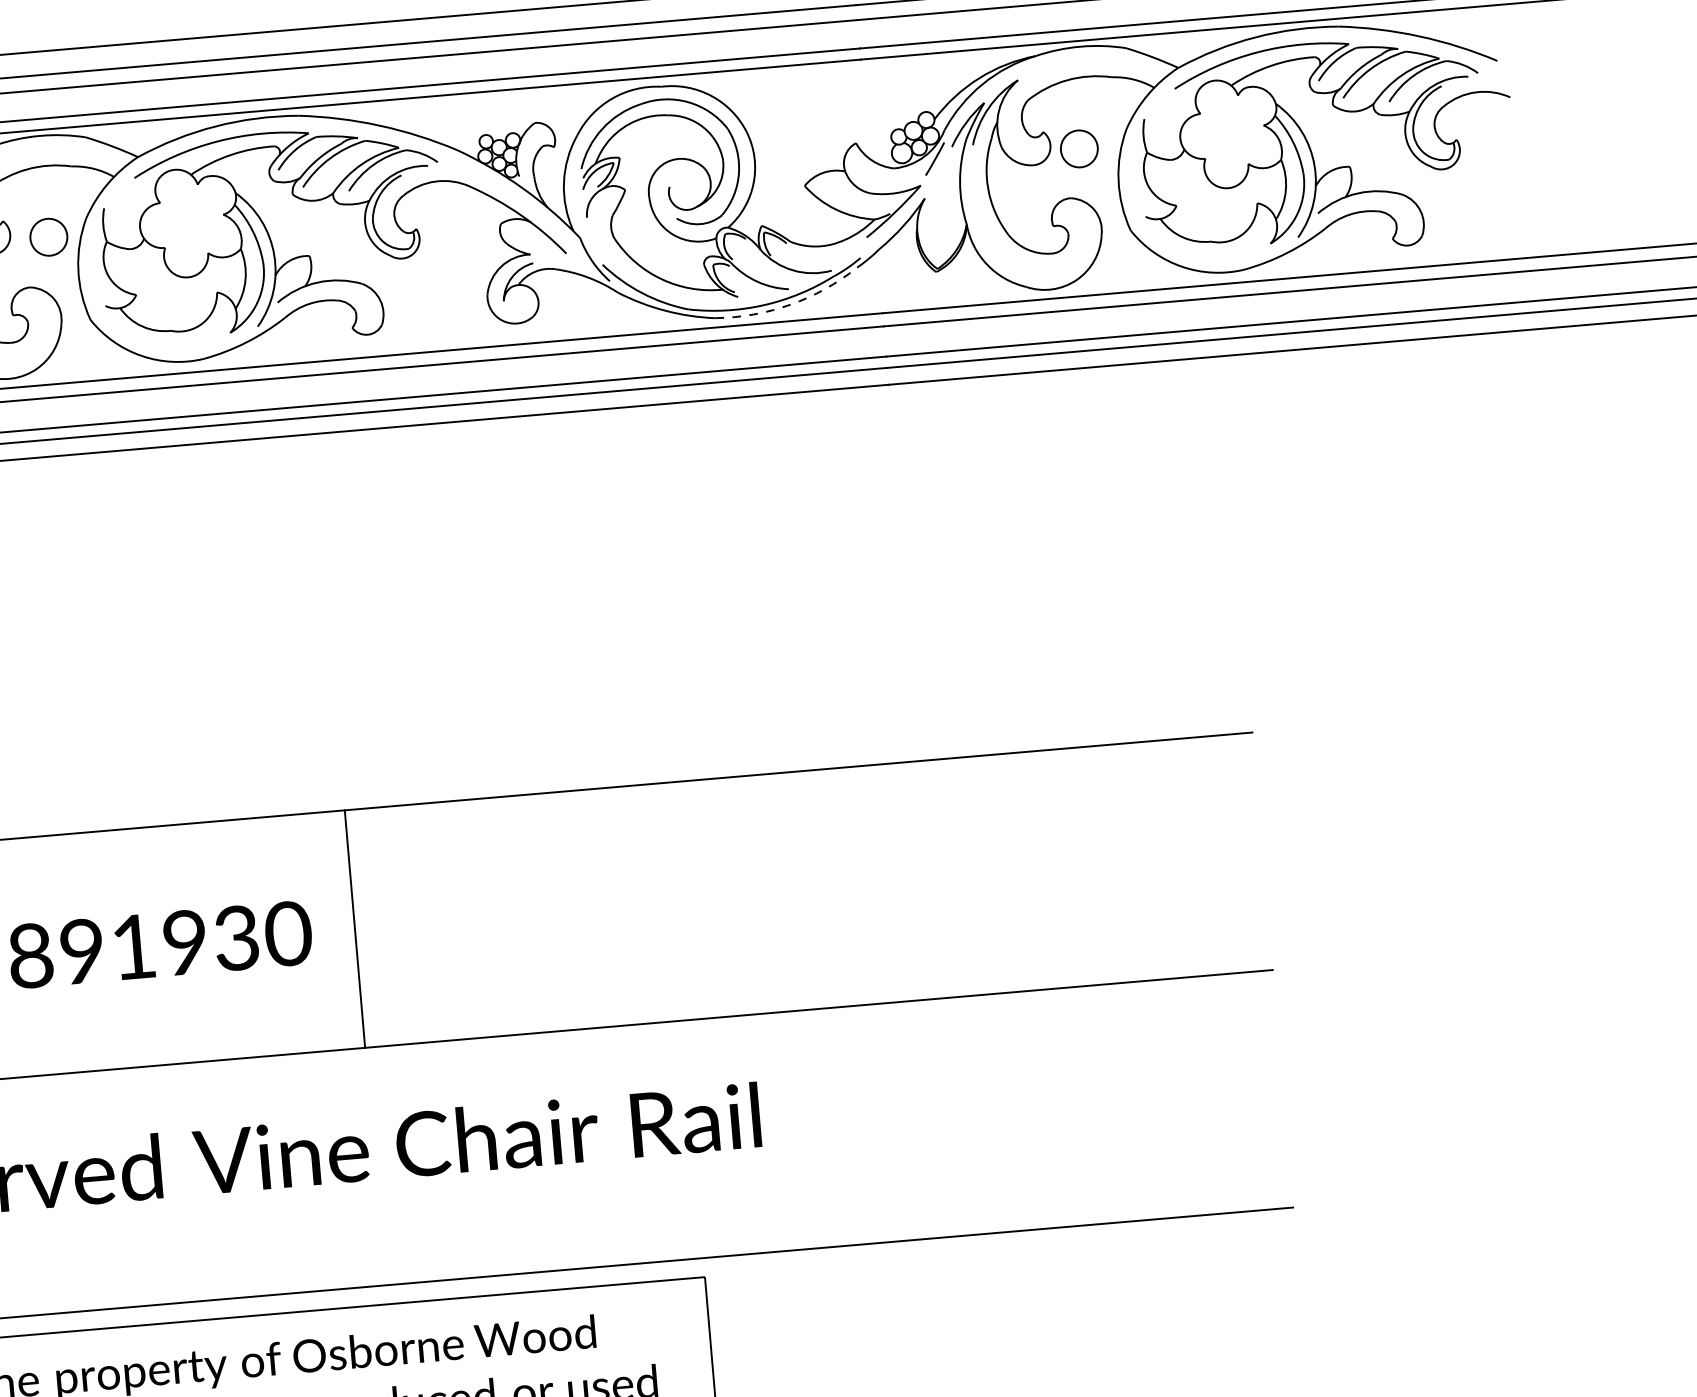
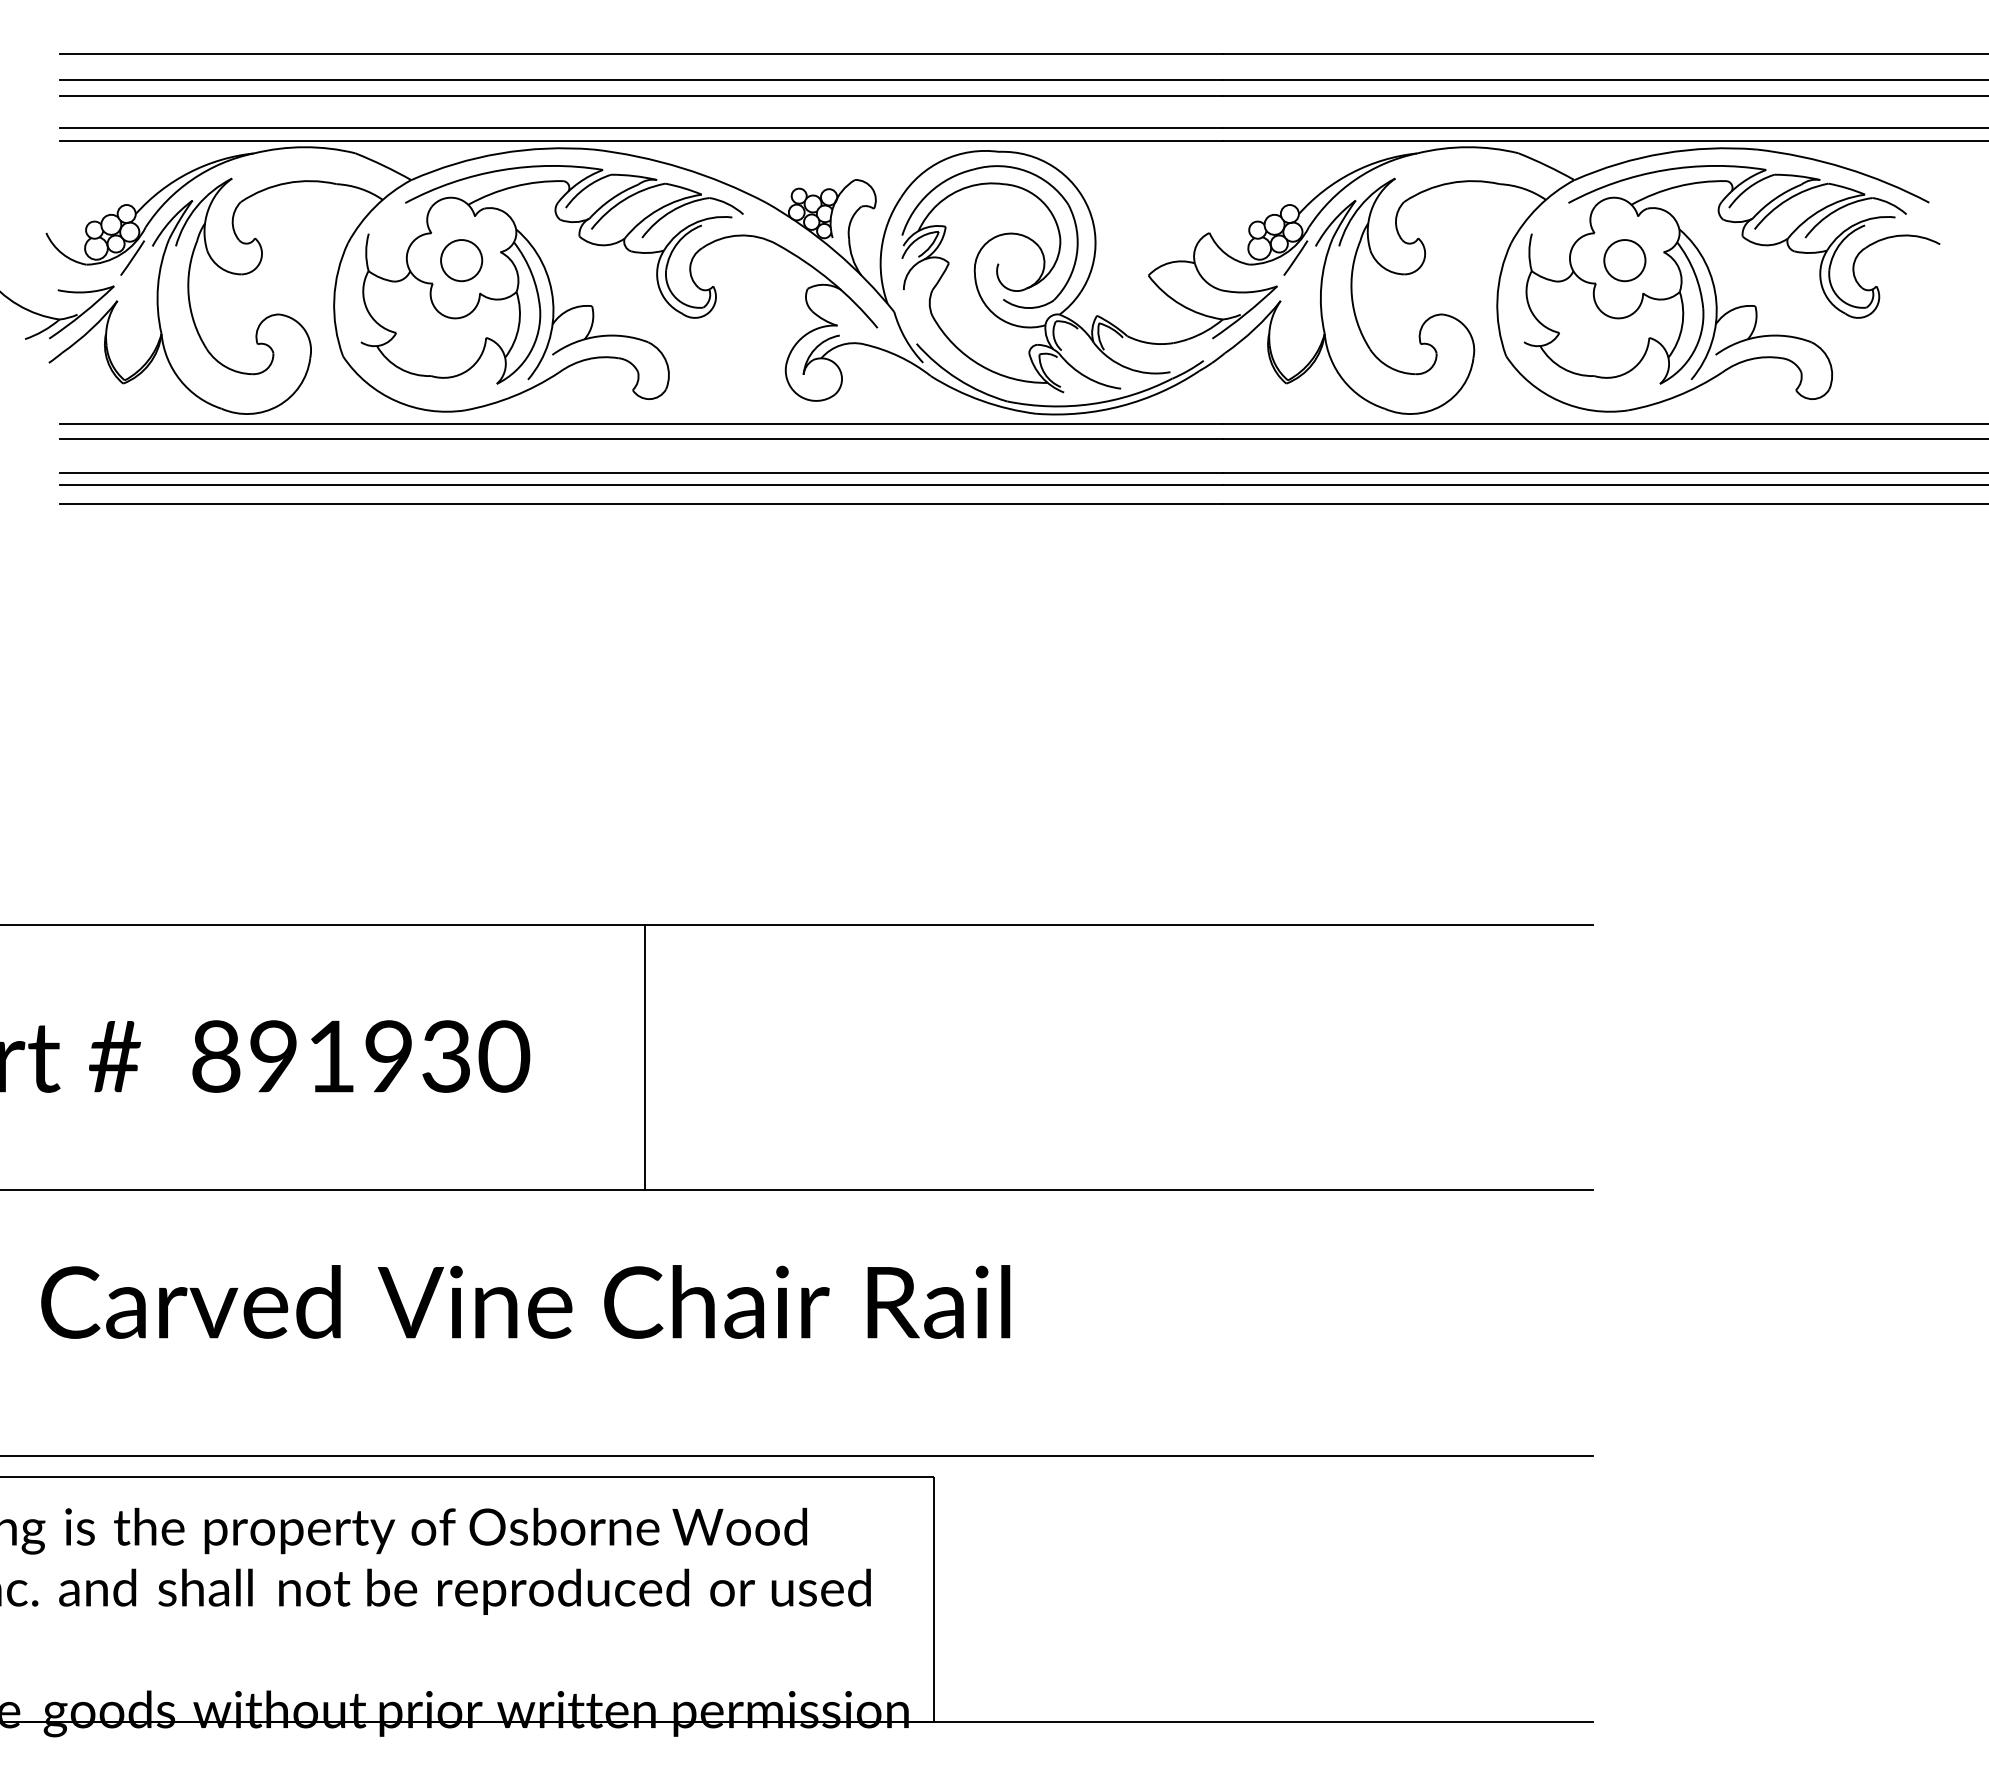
circle: (1078, 148) -> (1624, 260), moved
circle: (48, 237) -> (461, 260), moved
arc: (790, 305) -> (1121, 406), dashed -> solid
line: (354, 928) -> (644, 1057), moved

